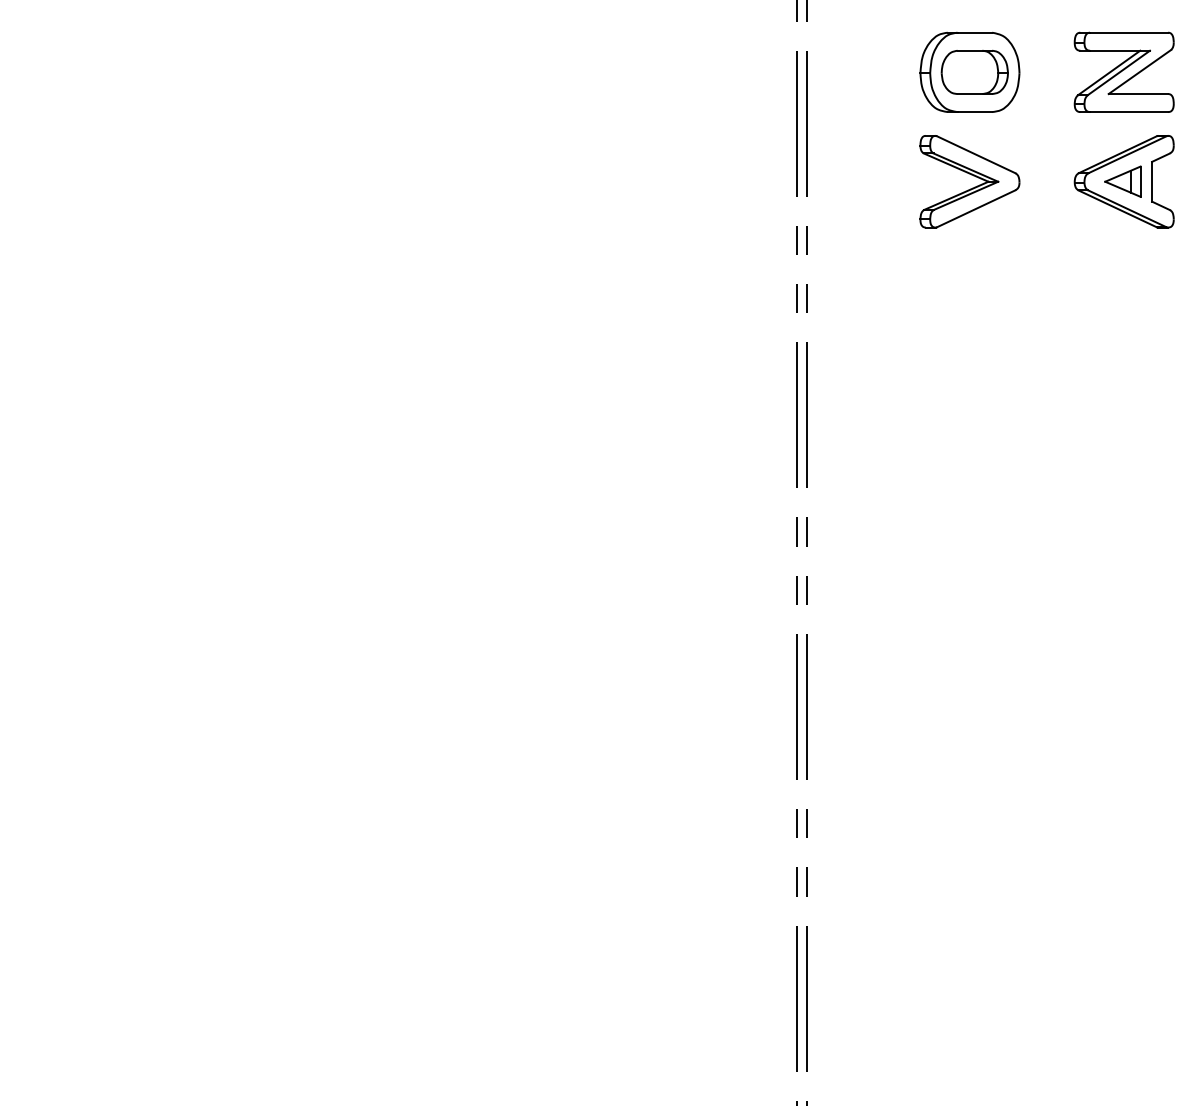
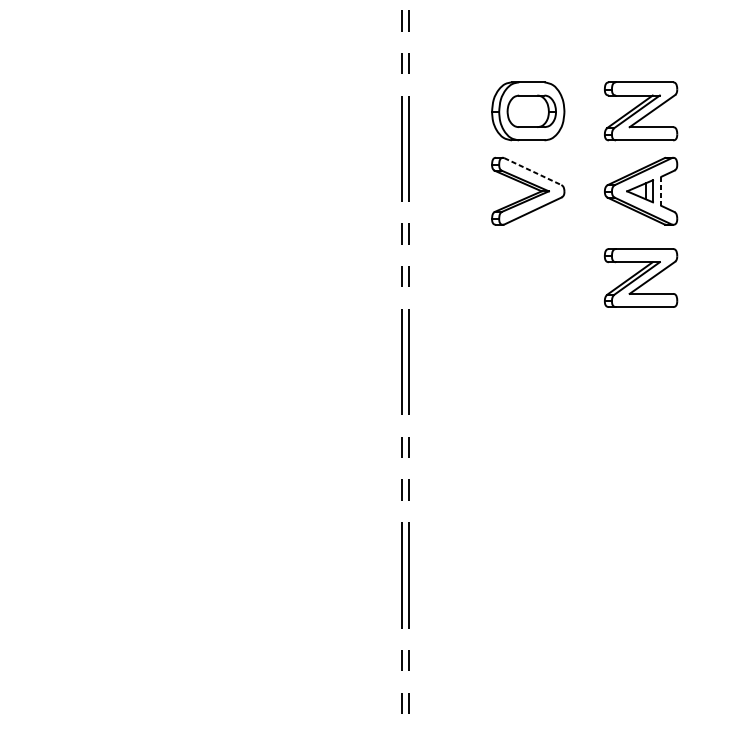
line: (976, 154) -> (533, 171), solid -> dashed
line: (1152, 181) -> (661, 191), solid -> dashed
part: (1123, 299) -> (640, 277), added

